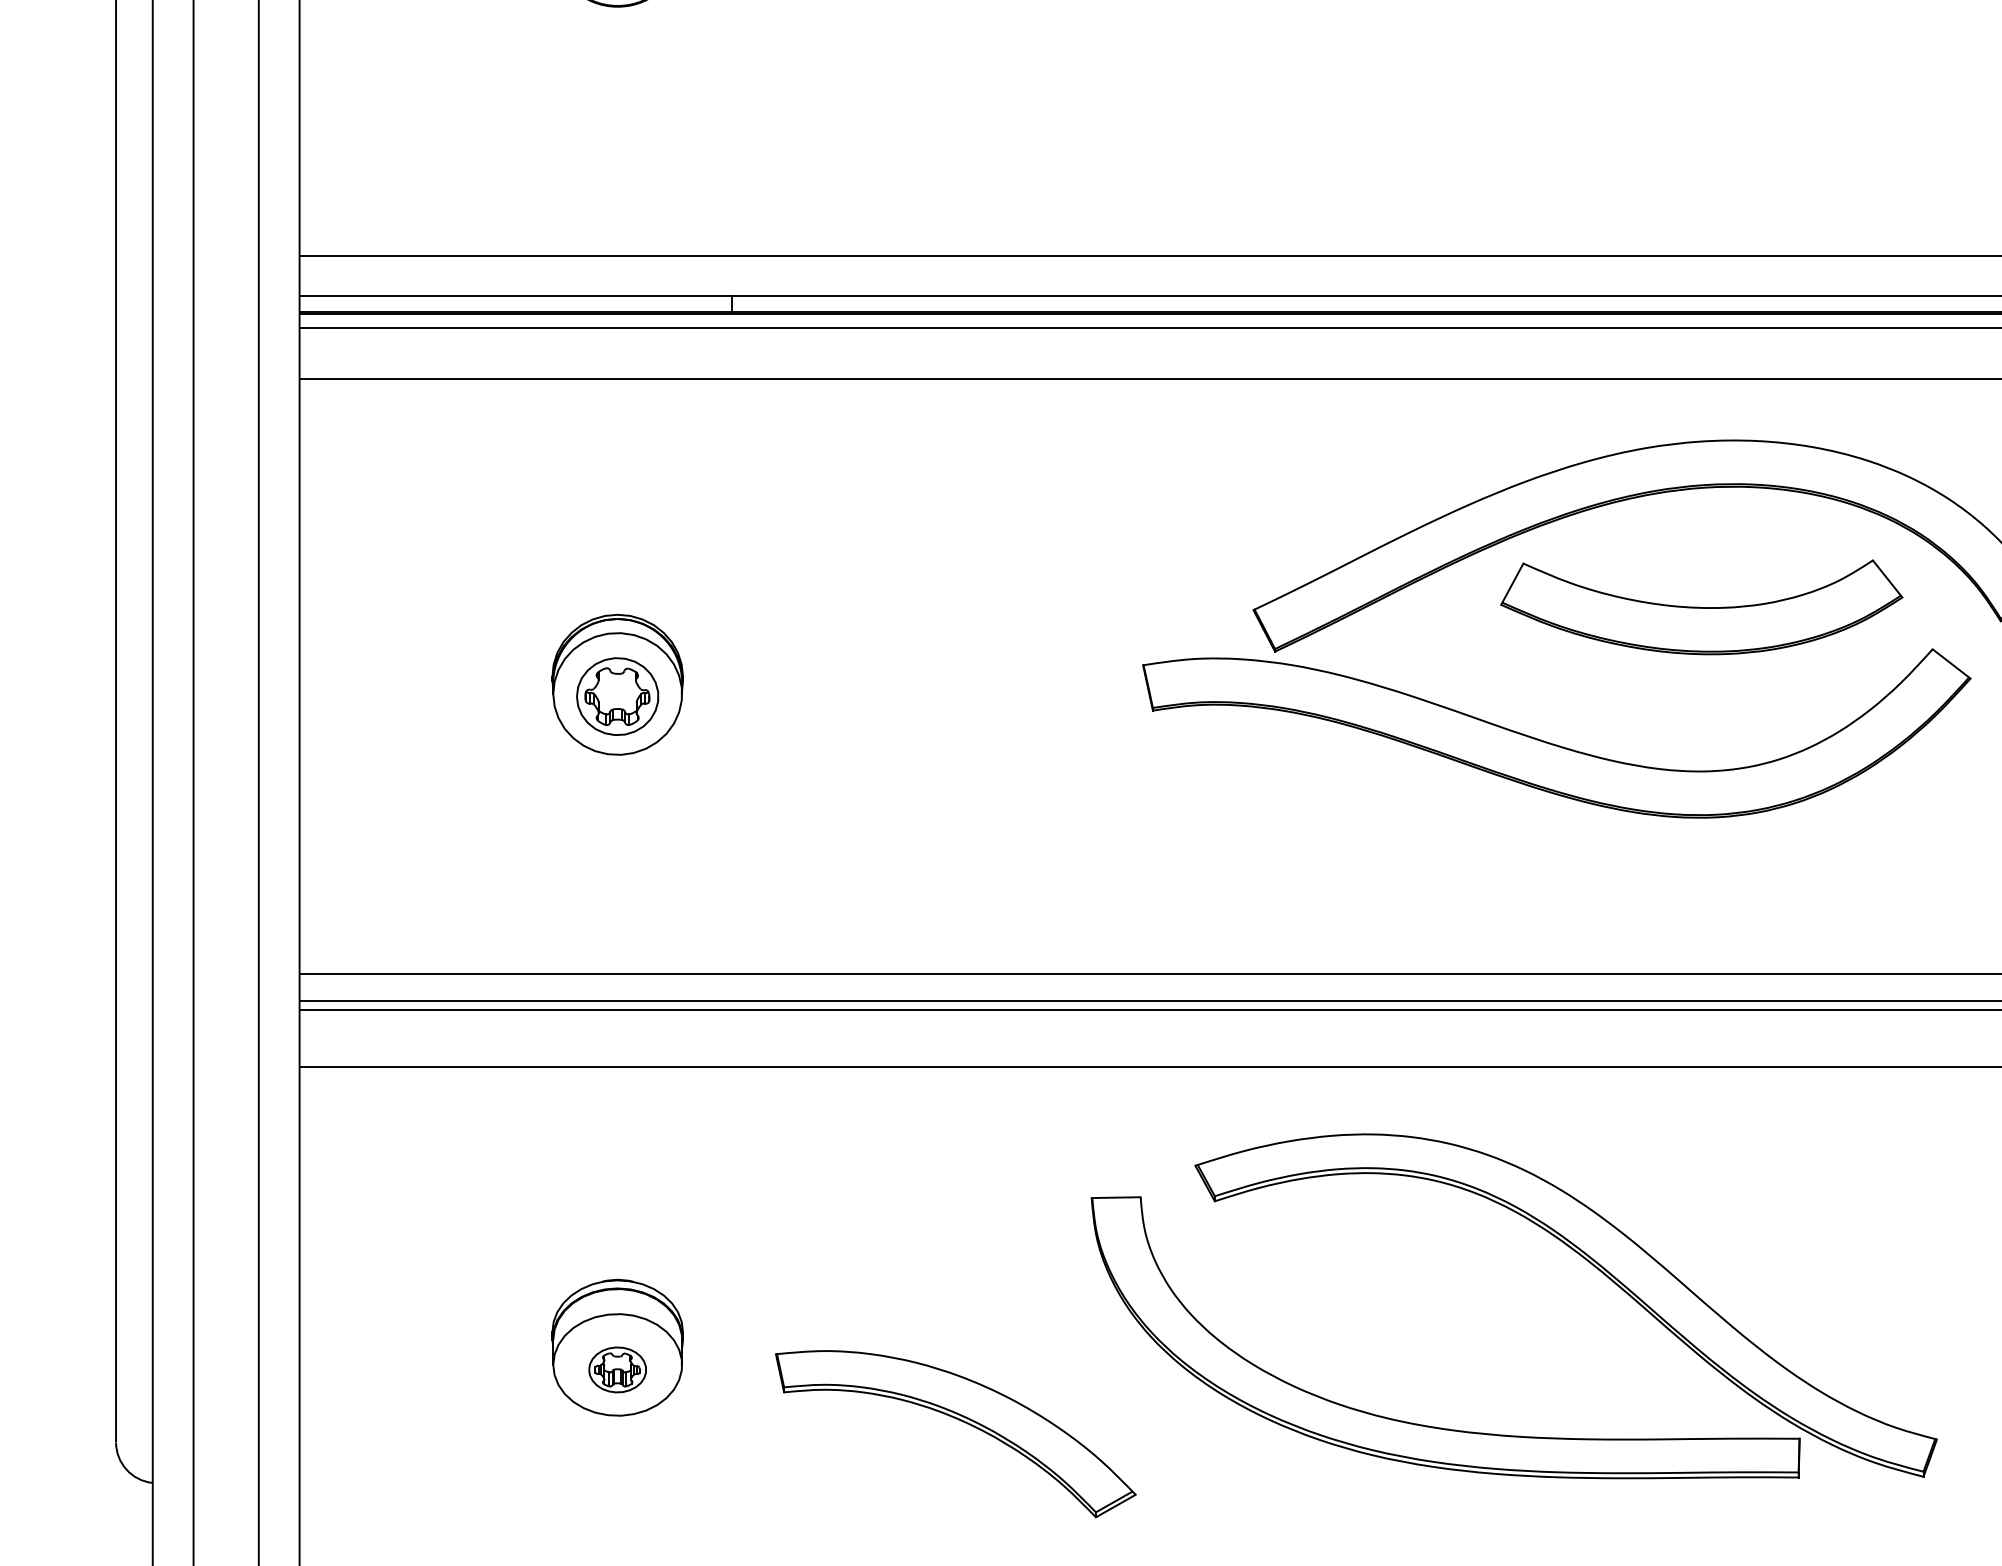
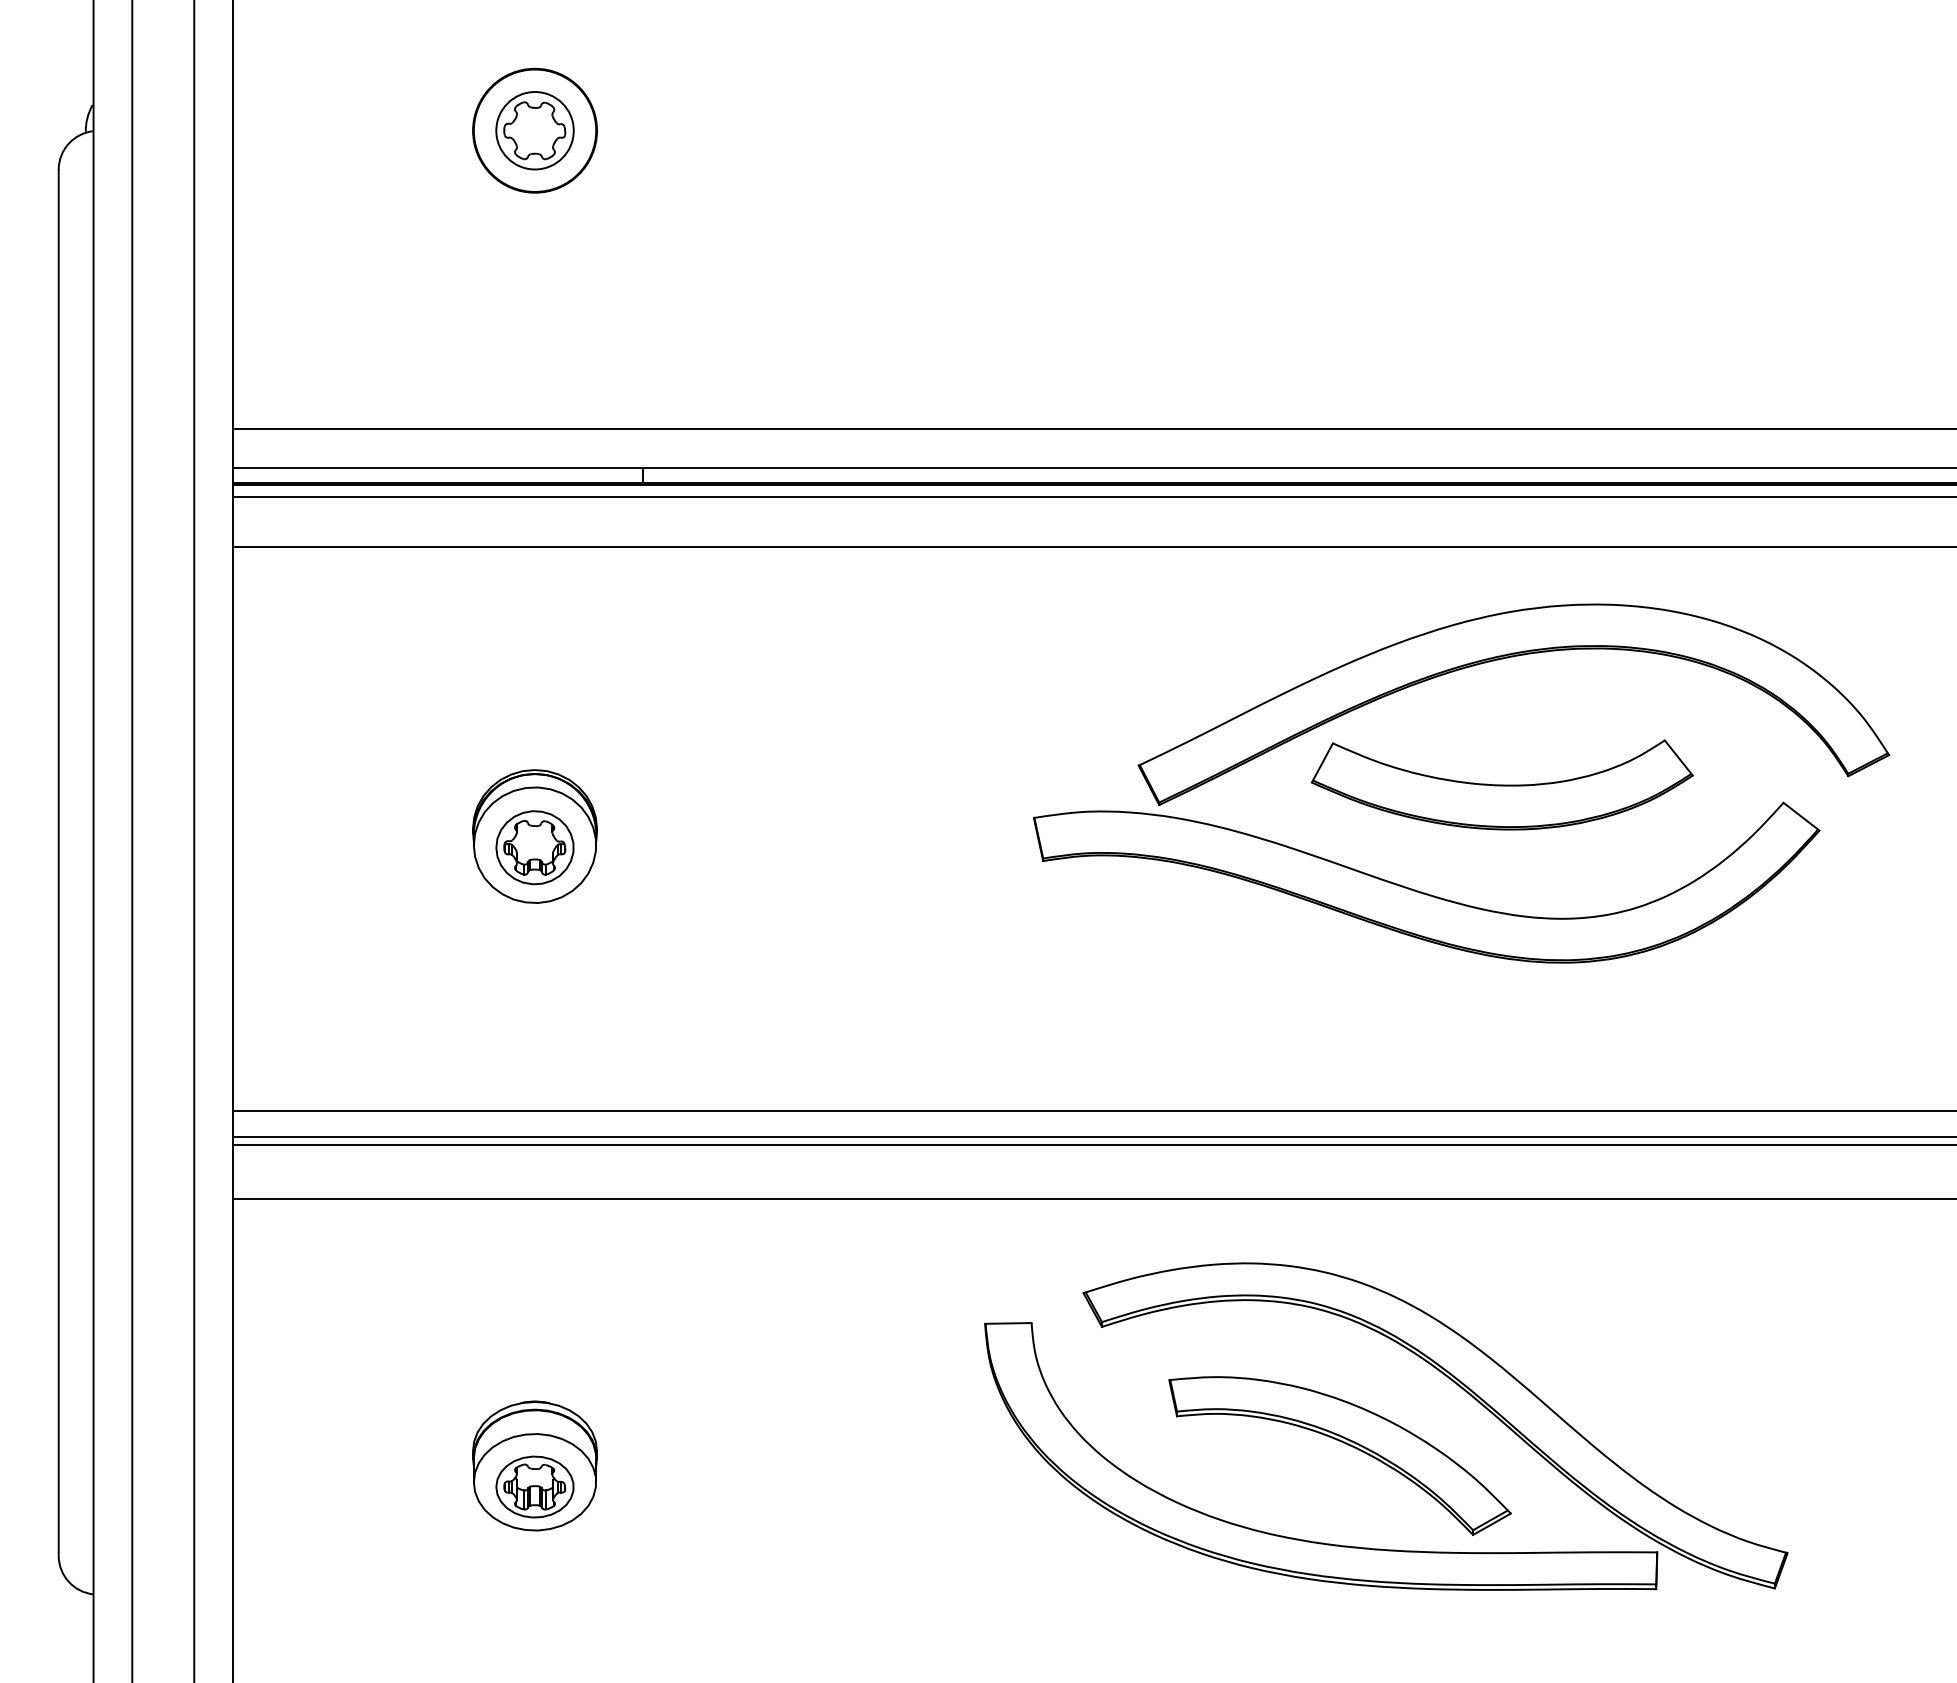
part: (1700, 606) -> (1501, 784), moved
part: (617, 1369) -> (534, 1486), size x1.43
part: (961, 1422) -> (1345, 1444), moved

